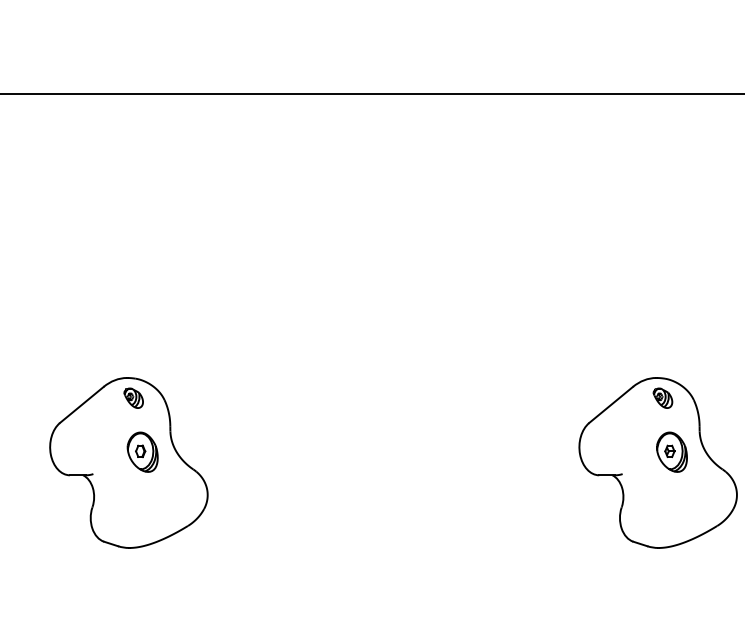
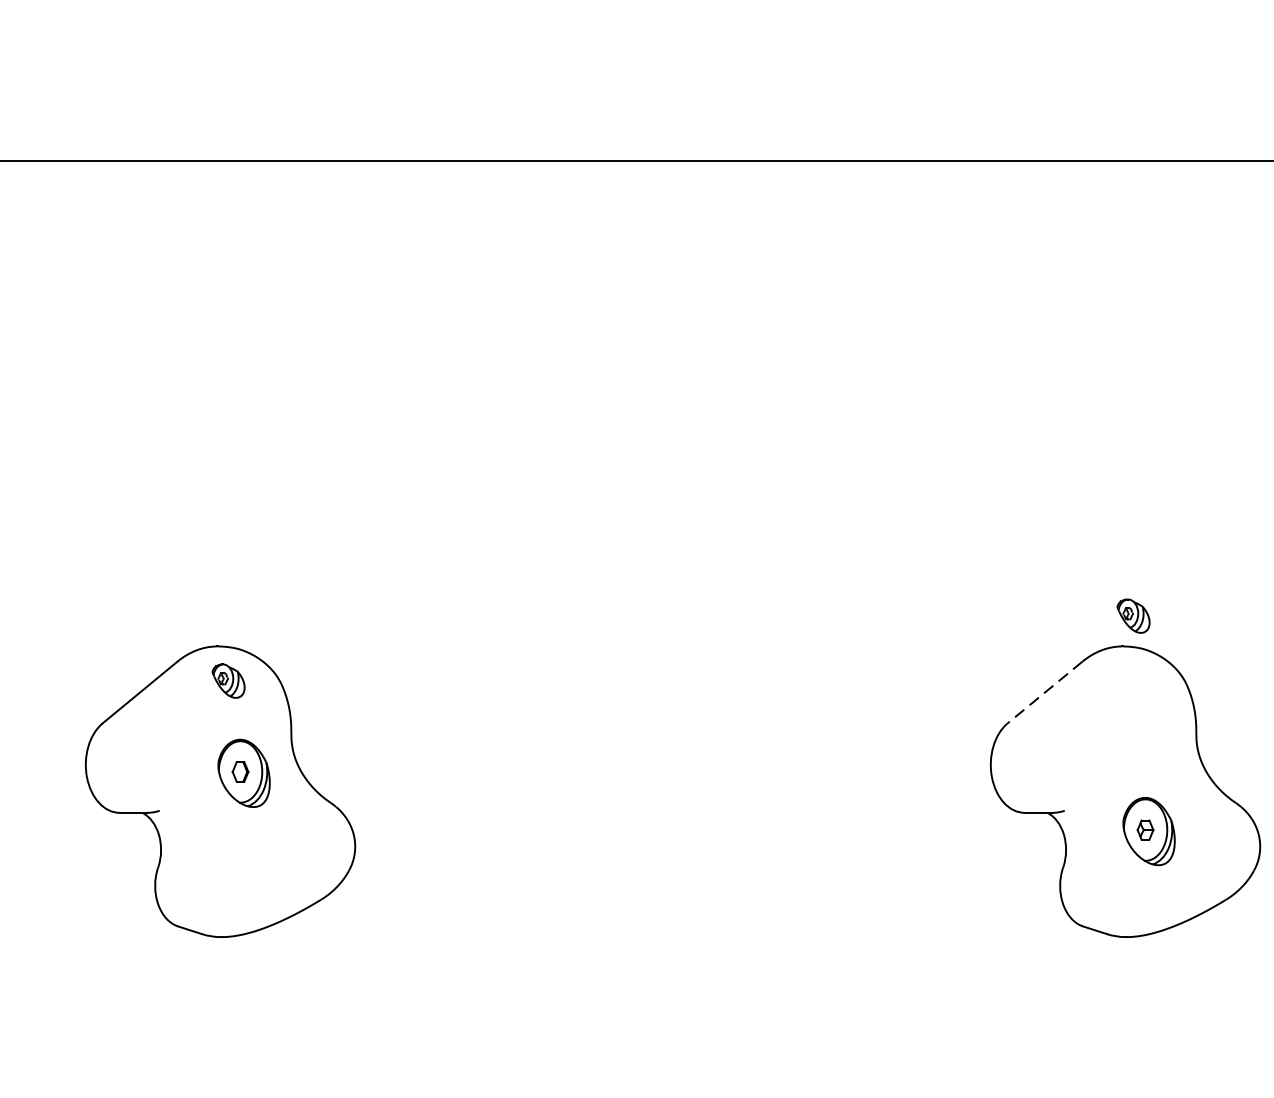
part: (662, 397) -> (1132, 614), moved
line: (610, 405) -> (1043, 693), solid -> dashed
part: (671, 451) -> (1148, 830), moved

